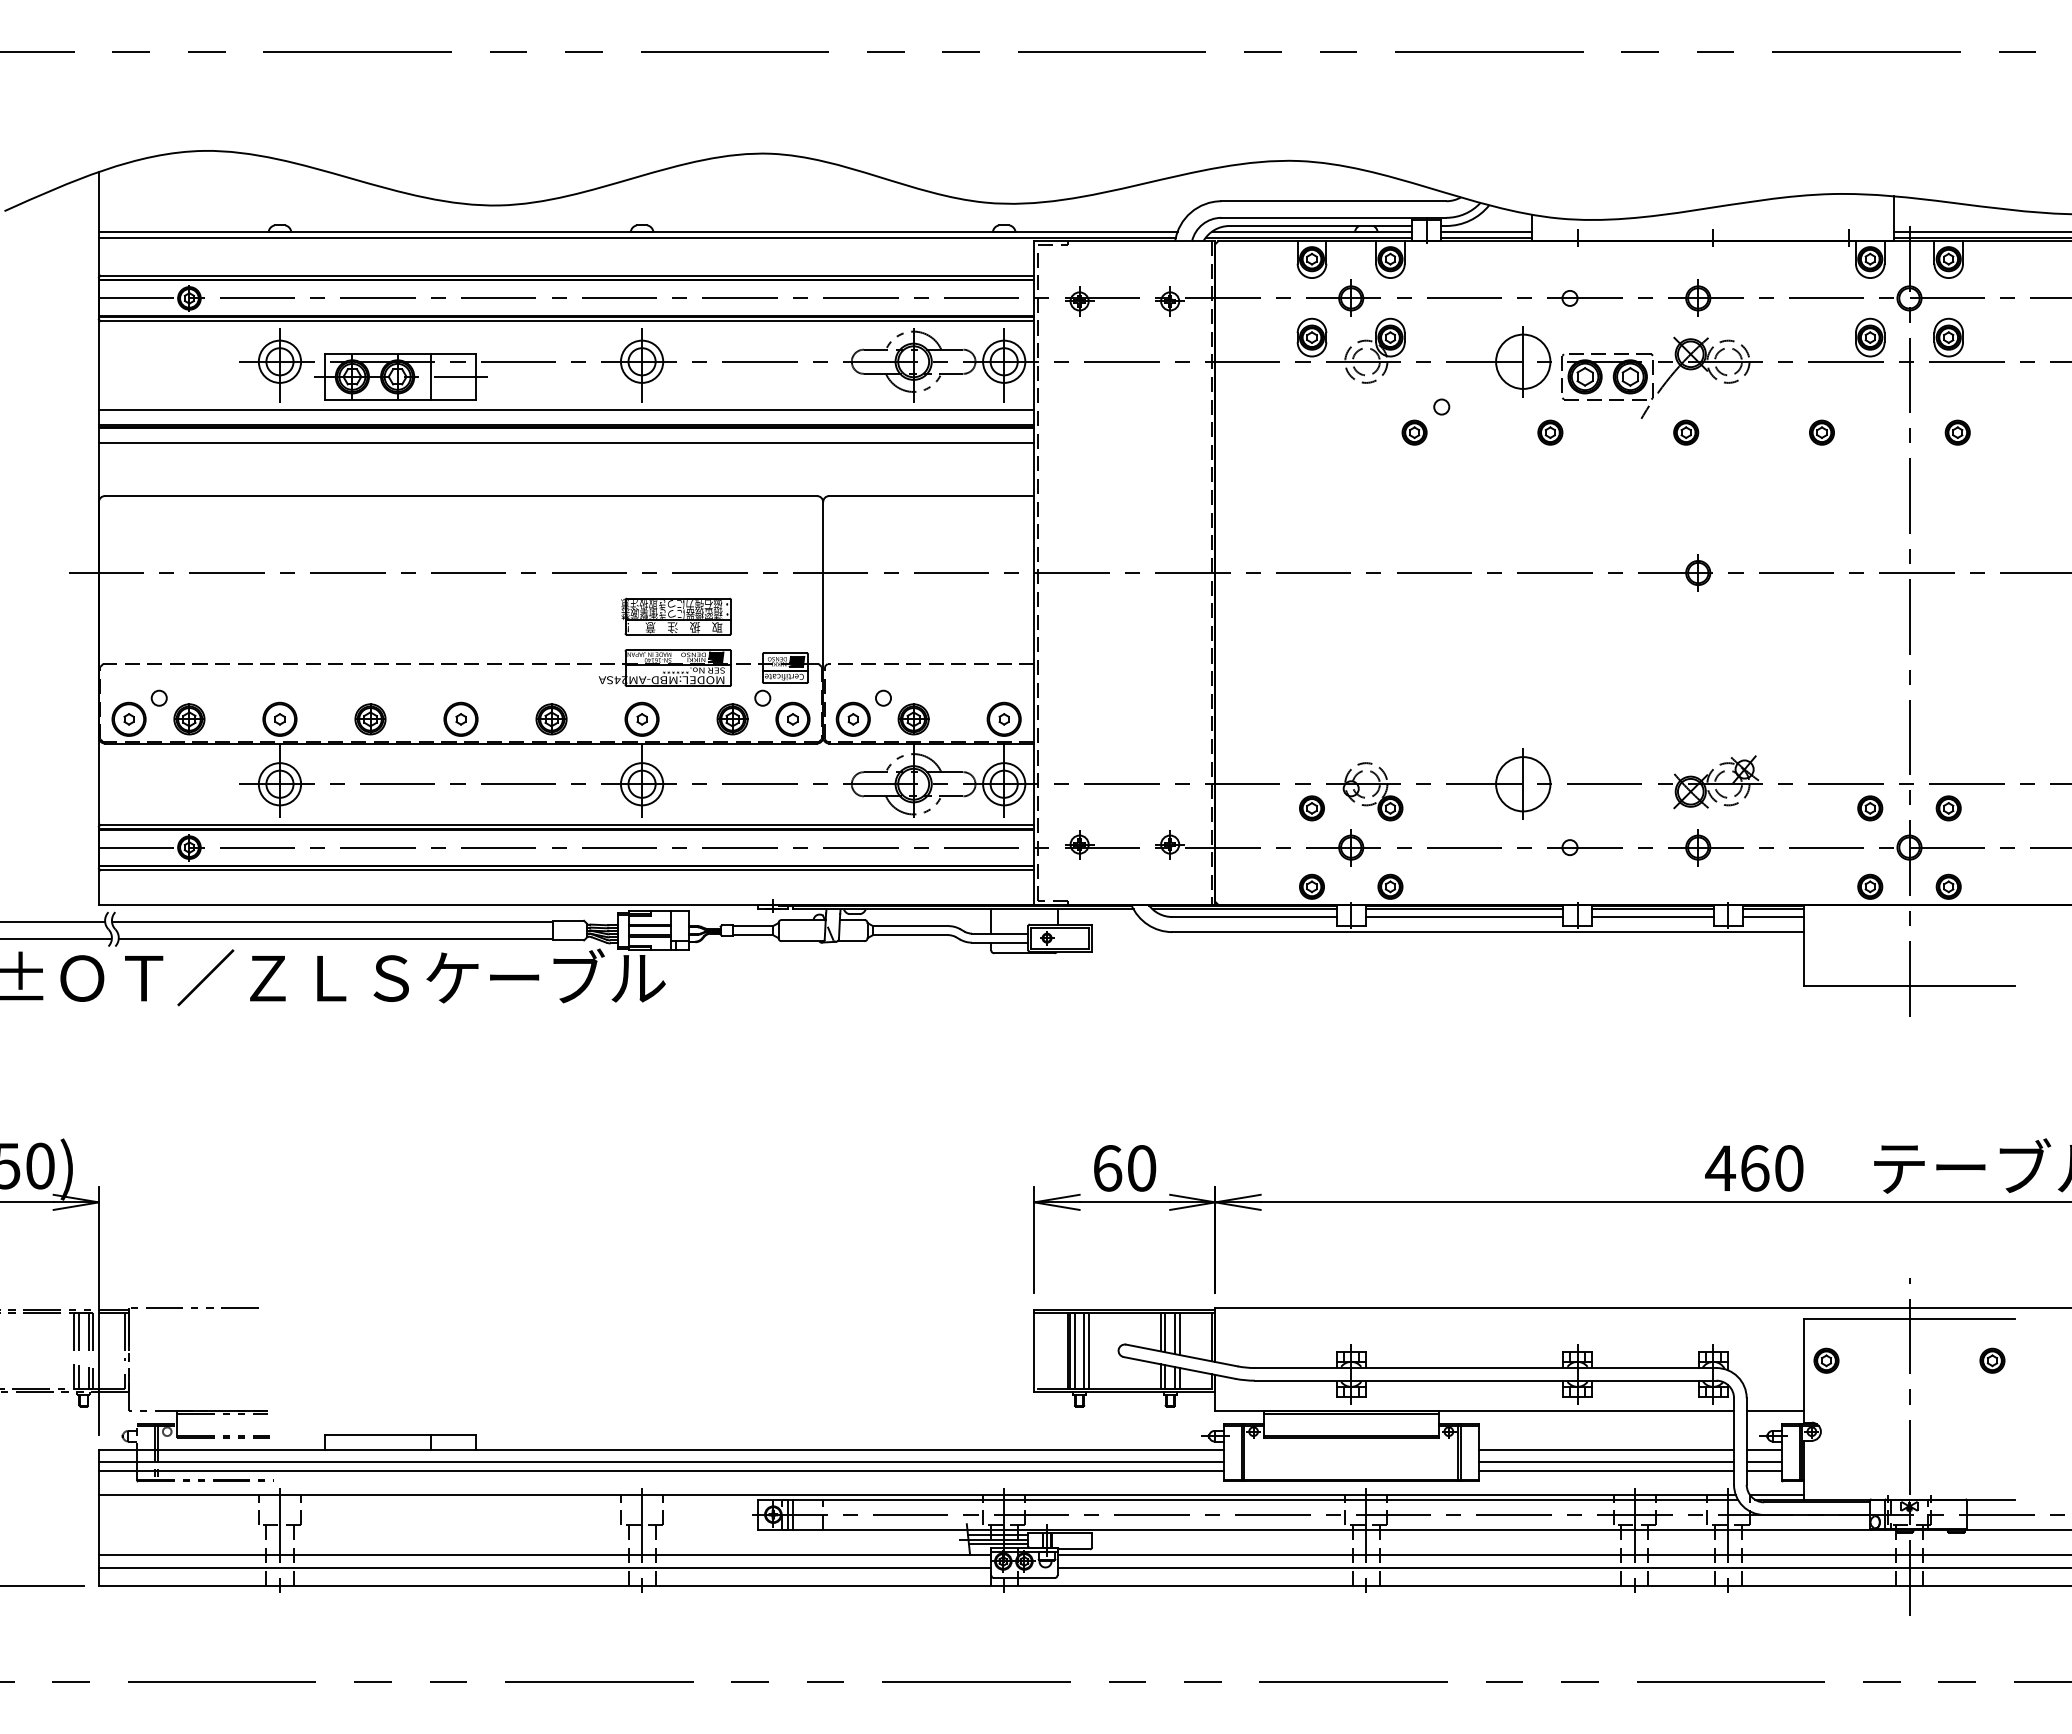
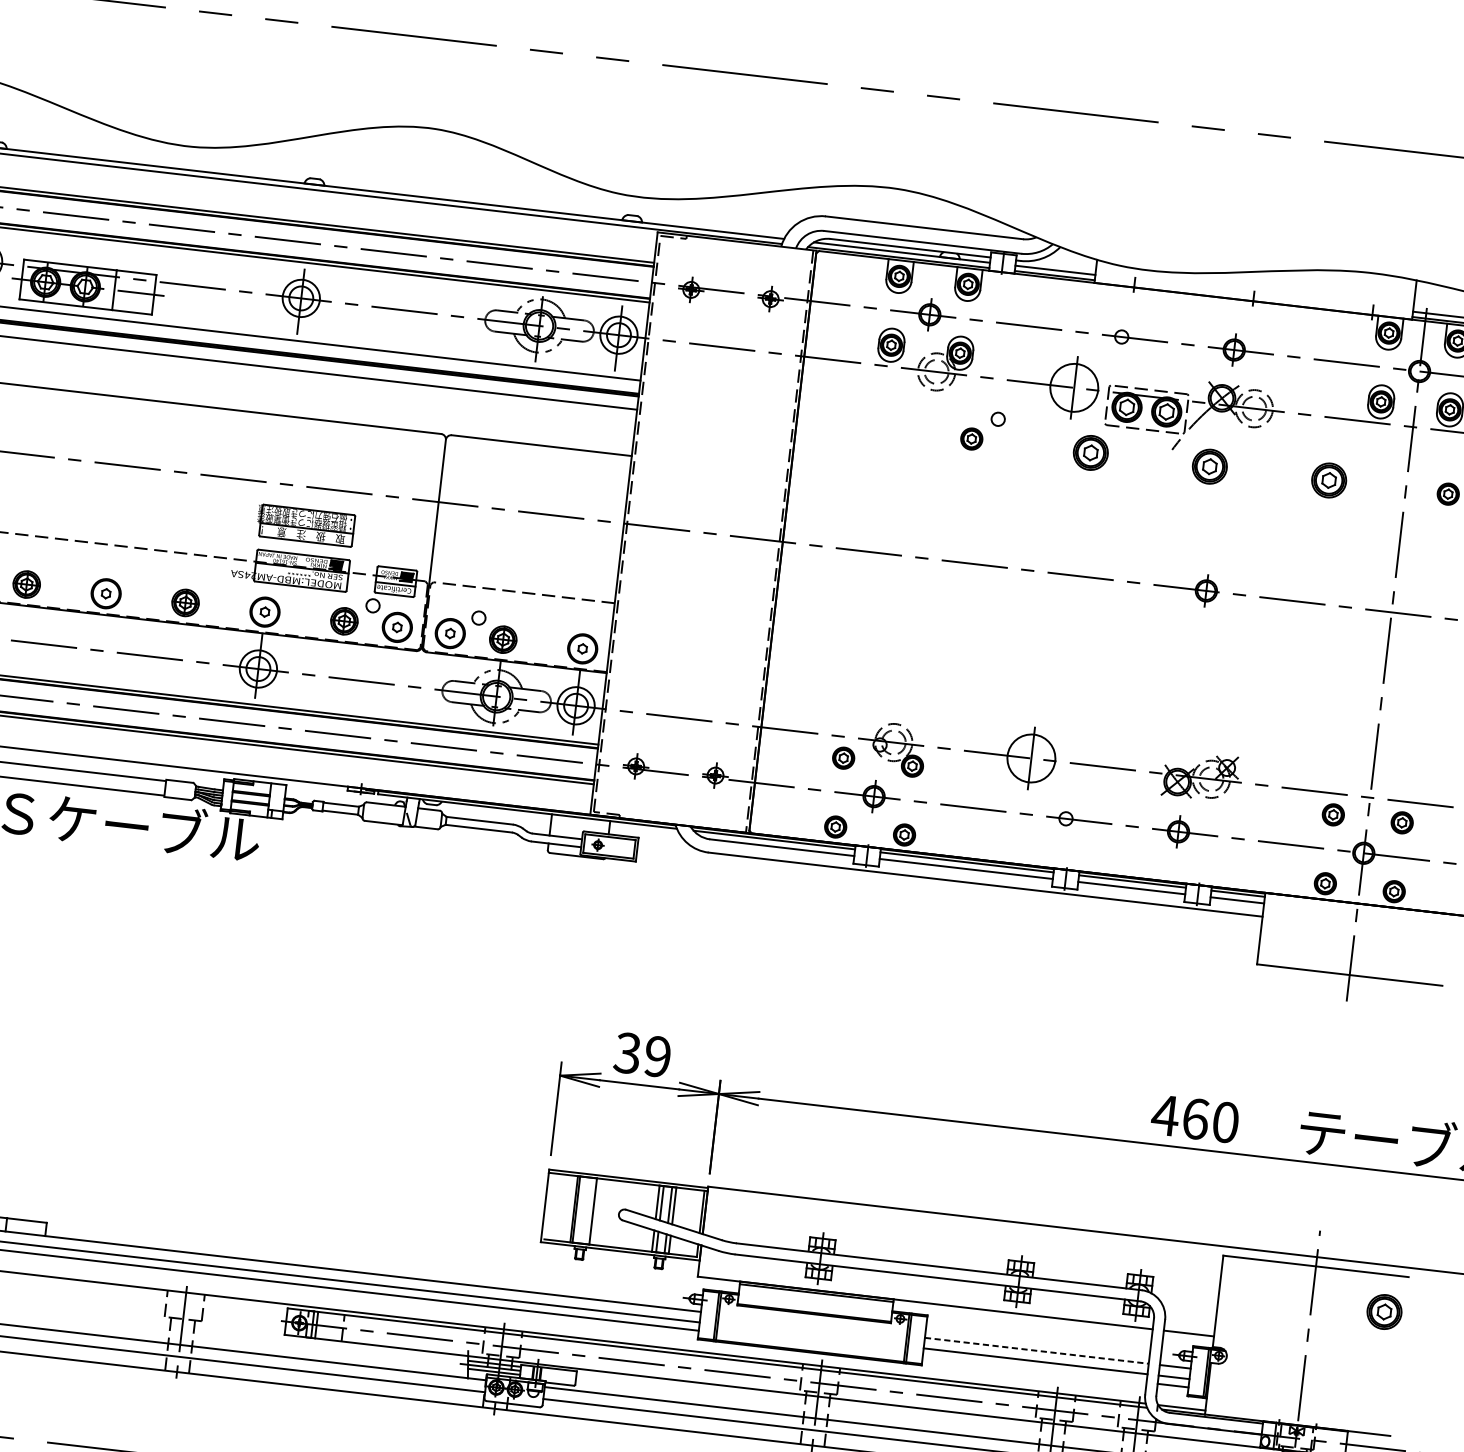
part: (1550, 432) -> (1091, 452), size x1.6
part: (1686, 432) -> (1210, 466), size x1.6
part: (1821, 432) -> (1328, 480), size x1.6
text: (1124, 1168) -> (642, 1055), 60 -> 39
line: (1074, 1350) -> (580, 1209), removed
line: (1084, 1350) -> (589, 1210), removed
part: (1826, 1360) -> (1238, 1294), removed
part: (1992, 1360) -> (1384, 1311), size x1.6
line: (1606, 1449) -> (1036, 1350), solid -> dashed
line: (1606, 1471) -> (1034, 1369), removed

